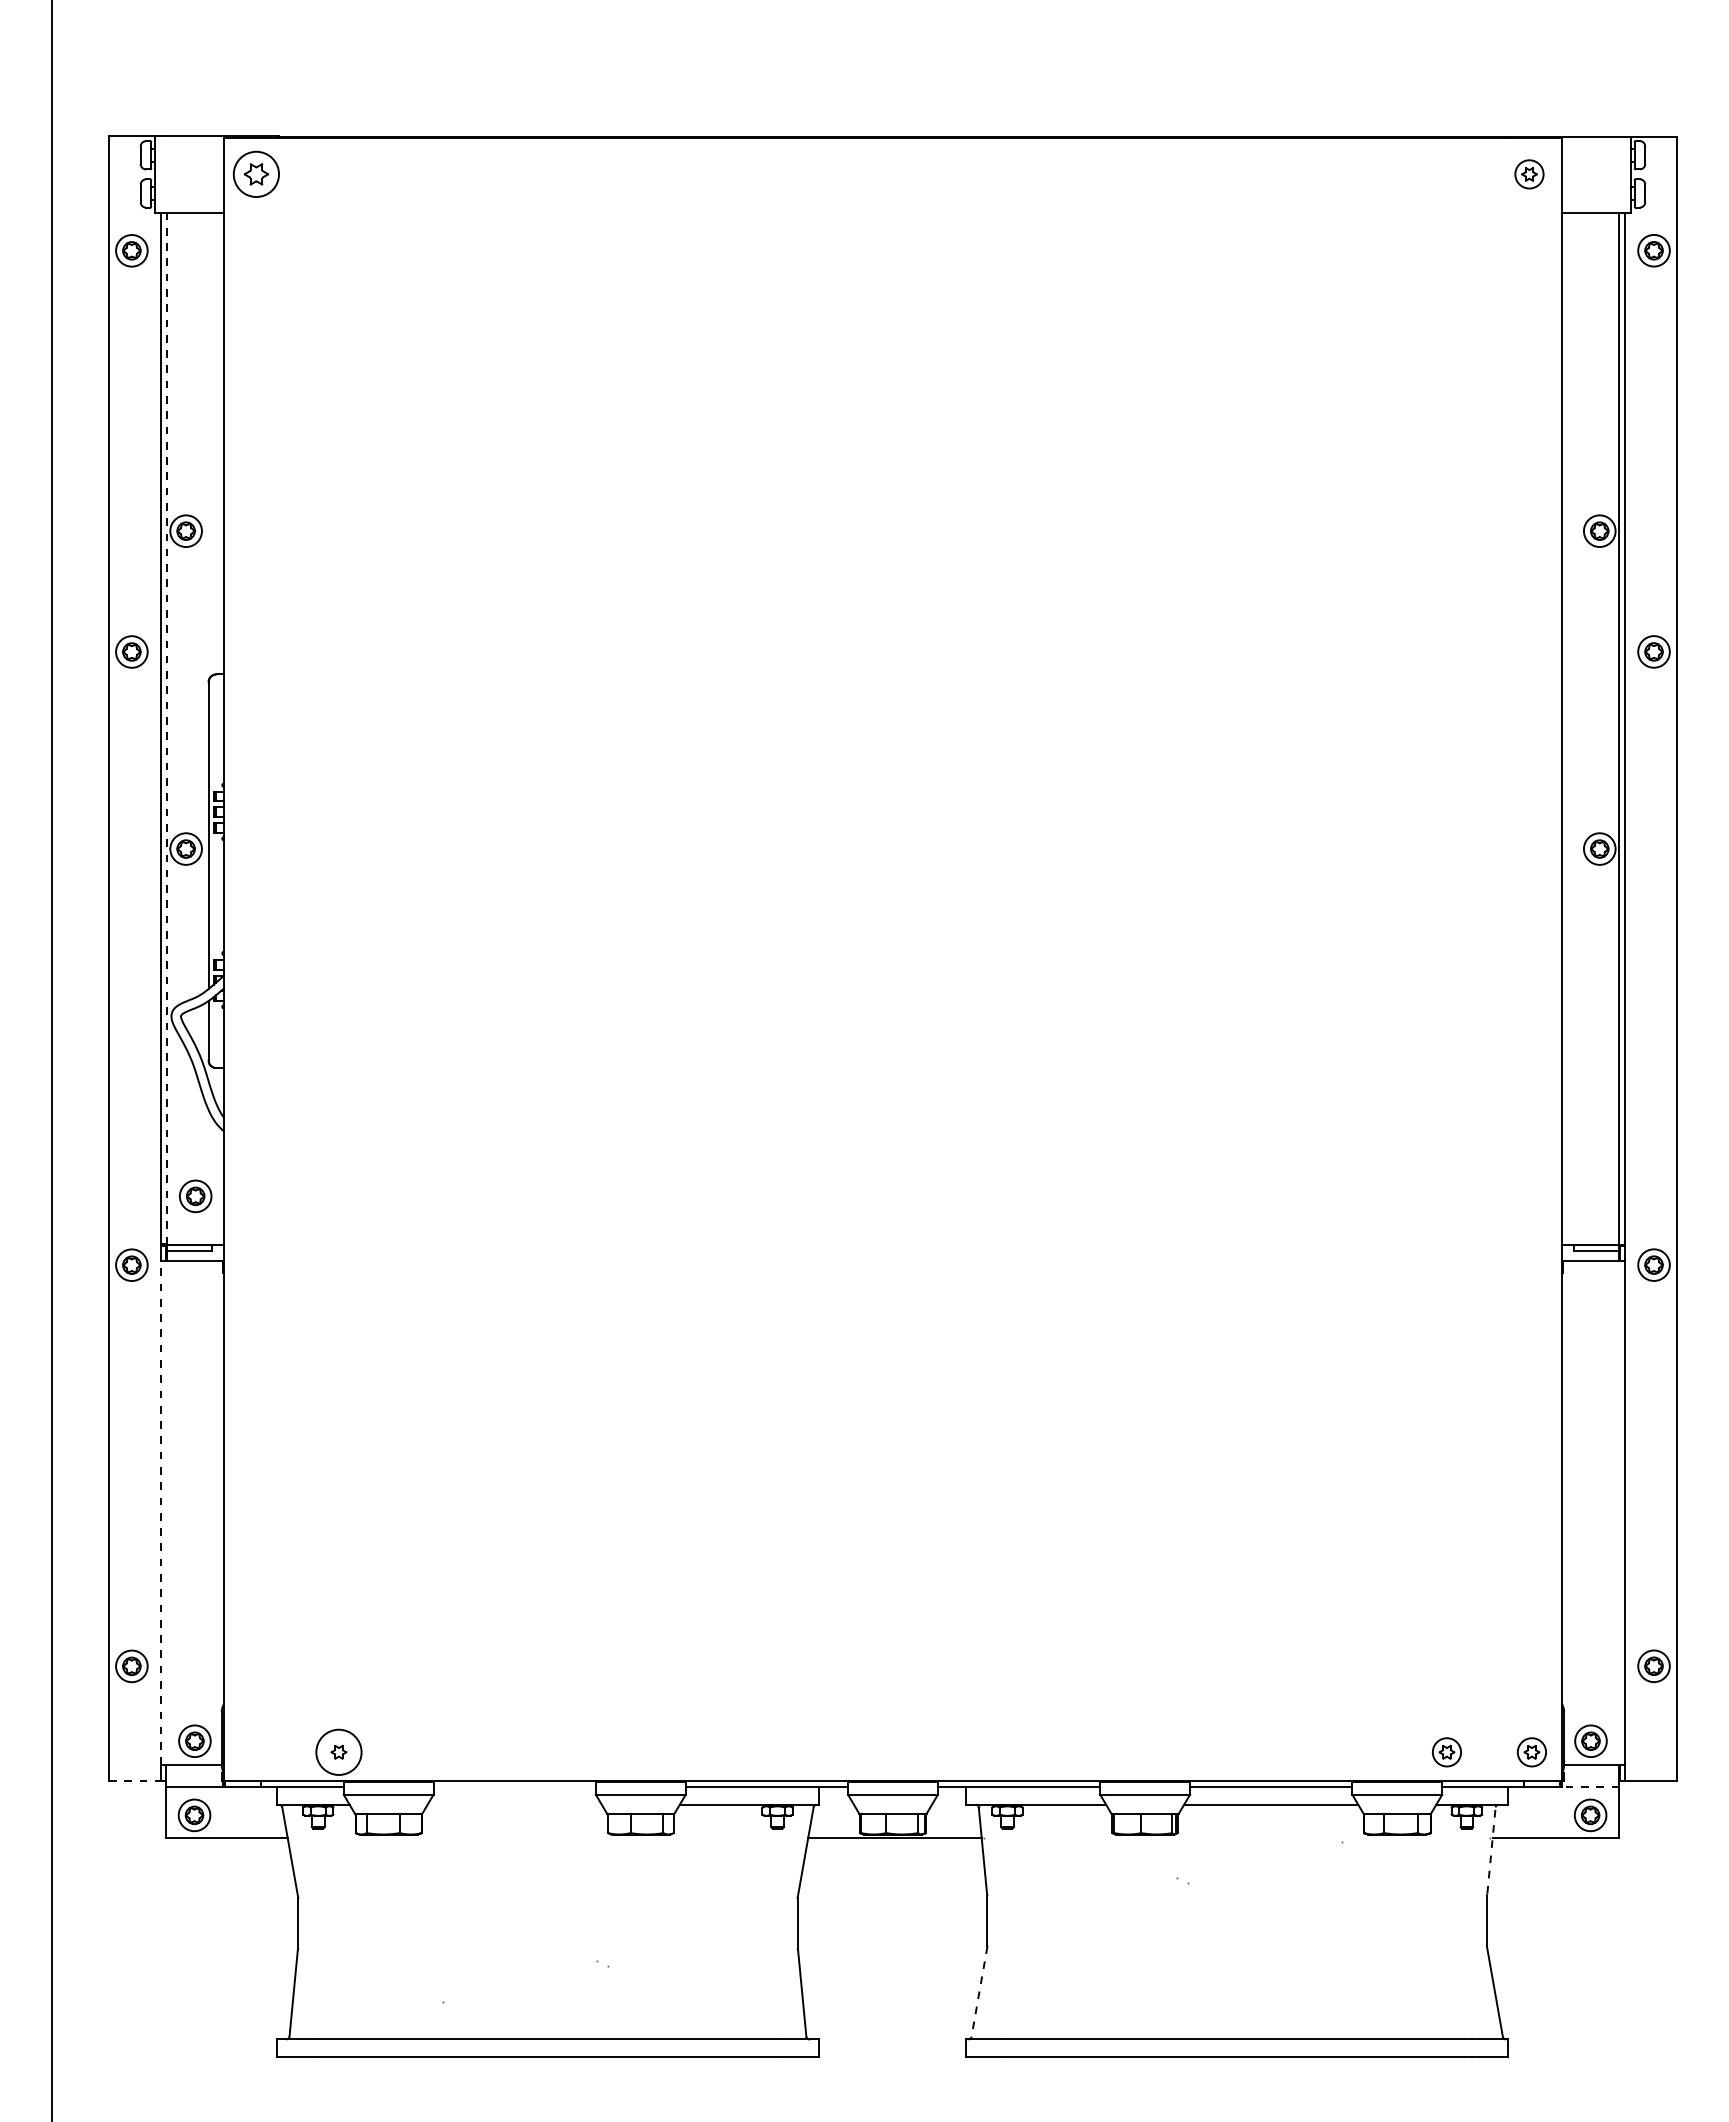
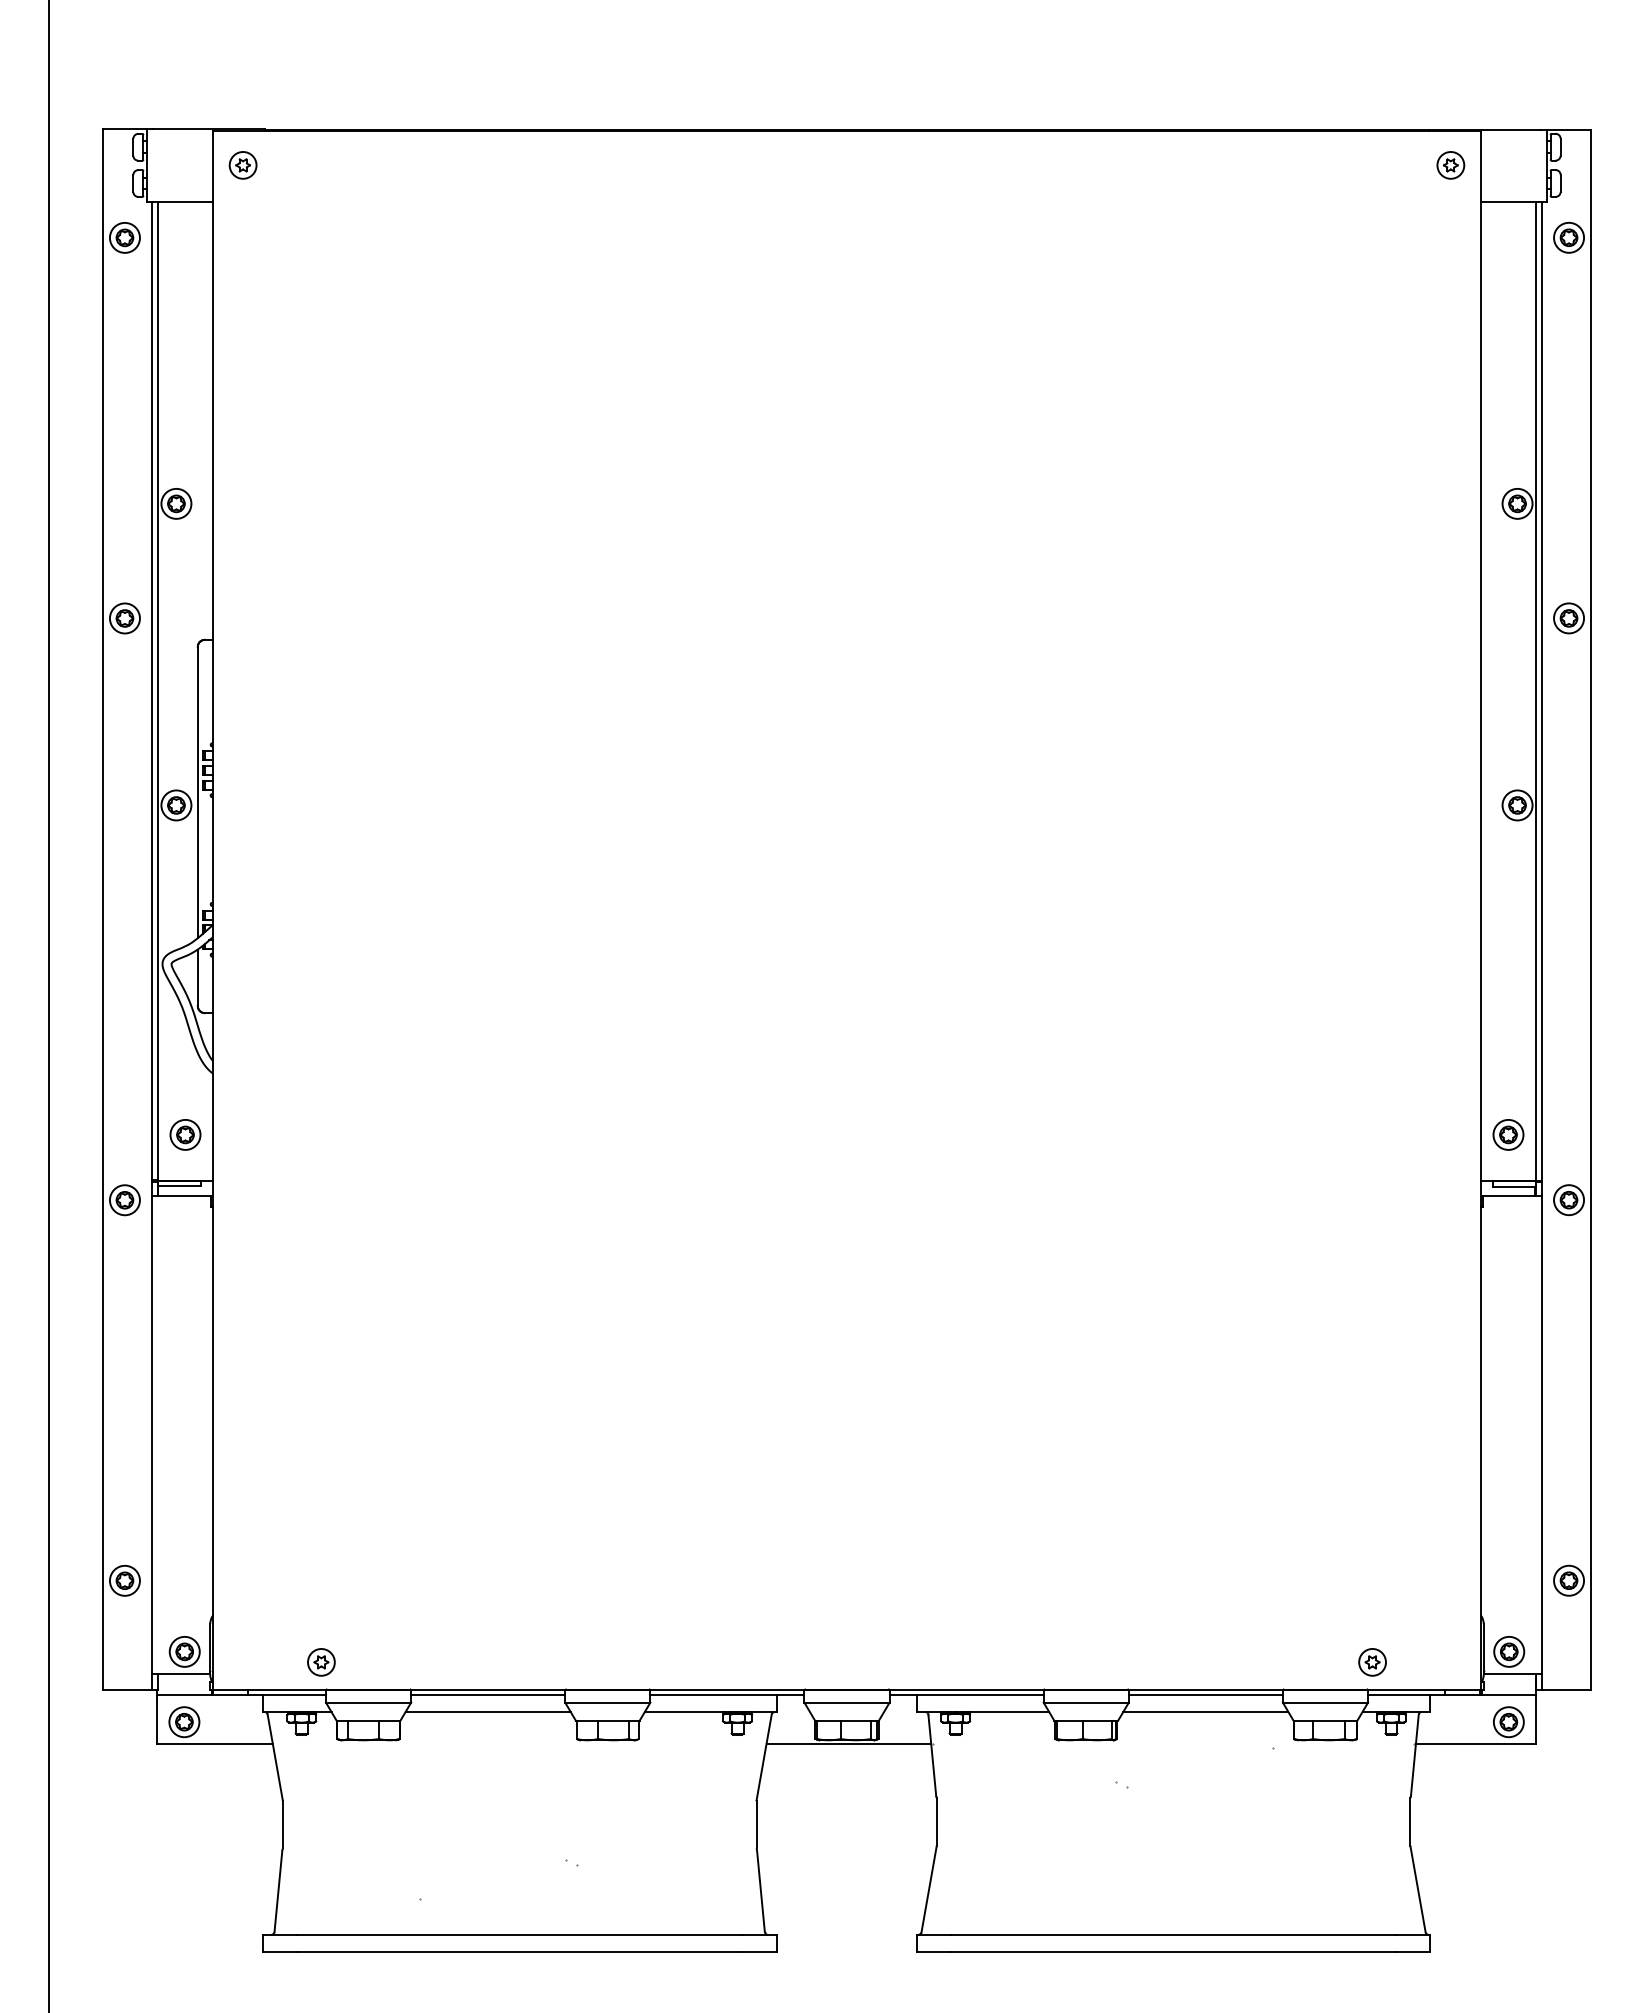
part: (256, 174) -> (243, 165), size x0.62
line: (167, 728) -> (158, 691), dashed -> solid
part: (1589, 1196) -> (1507, 1135), added
line: (160, 1512) -> (152, 1434), dashed -> solid
circle: (338, 1752) -> (320, 1662), size x0.62
part: (1531, 1752) -> (1452, 1662), removed
line: (134, 1781) -> (127, 1690), dashed -> solid
line: (514, 1786) -> (487, 1694), added
line: (1590, 1786) -> (1508, 1694), dashed -> solid
line: (514, 1804) -> (487, 1711), added
line: (1491, 1850) -> (1414, 1755), dashed -> solid
line: (979, 1991) -> (929, 1889), dashed -> solid

